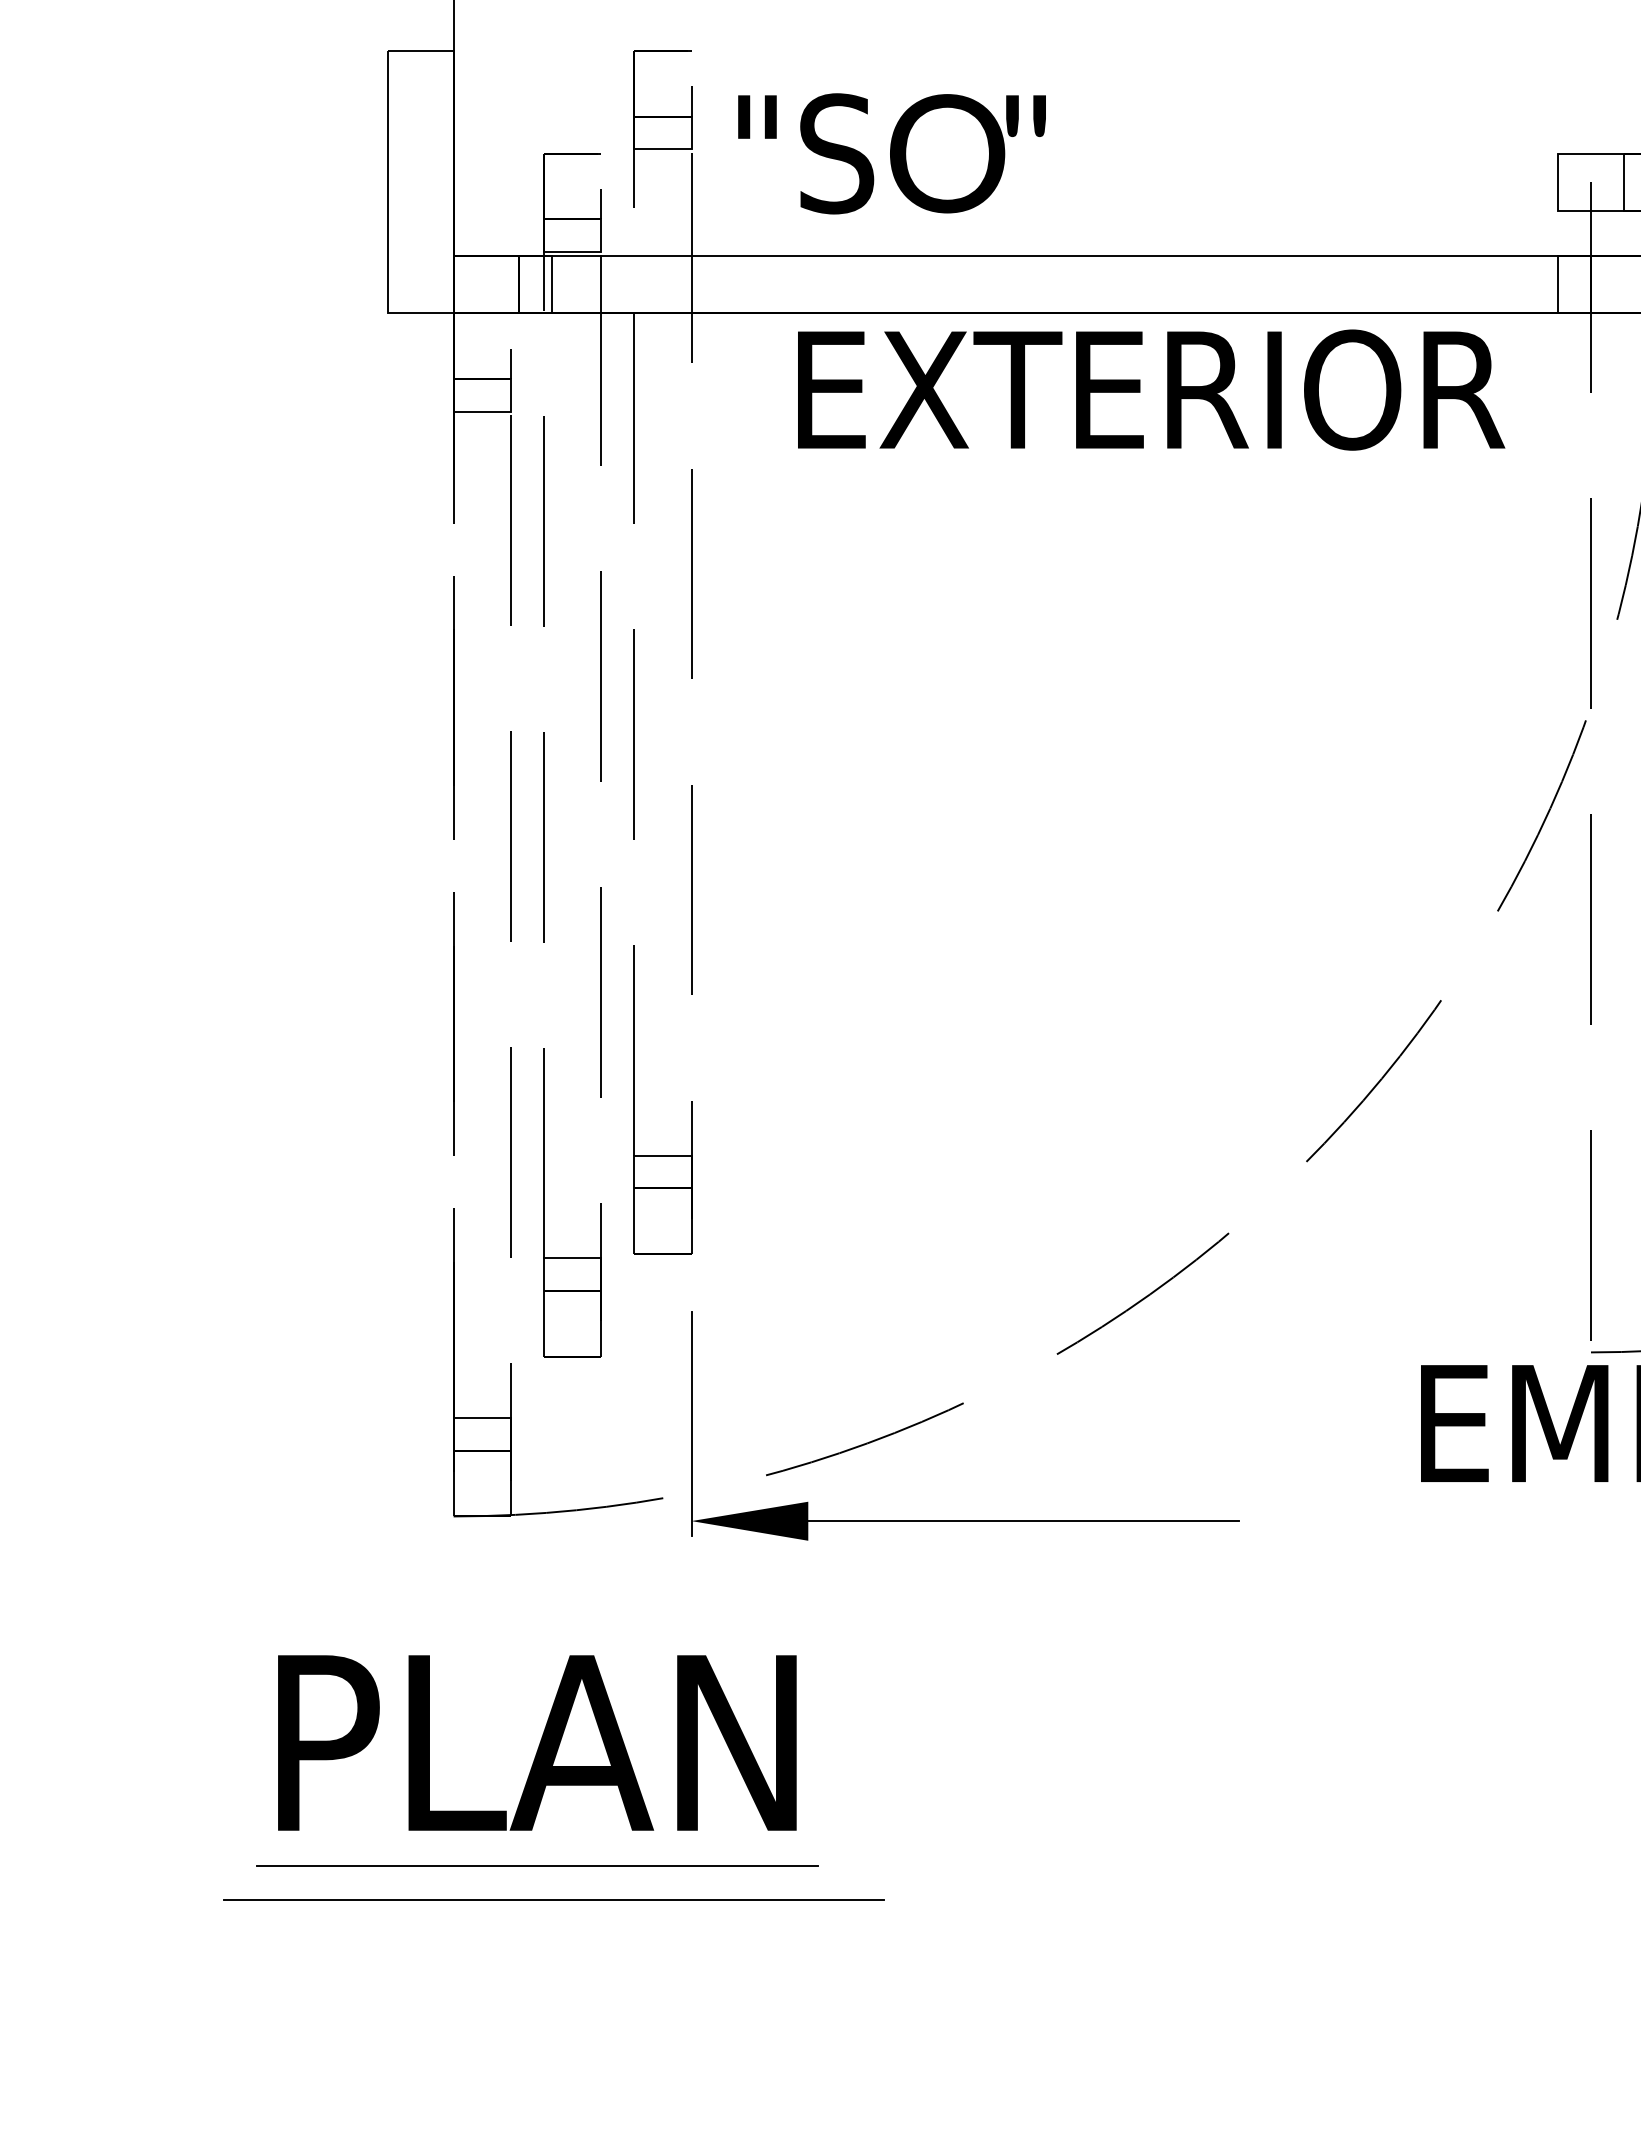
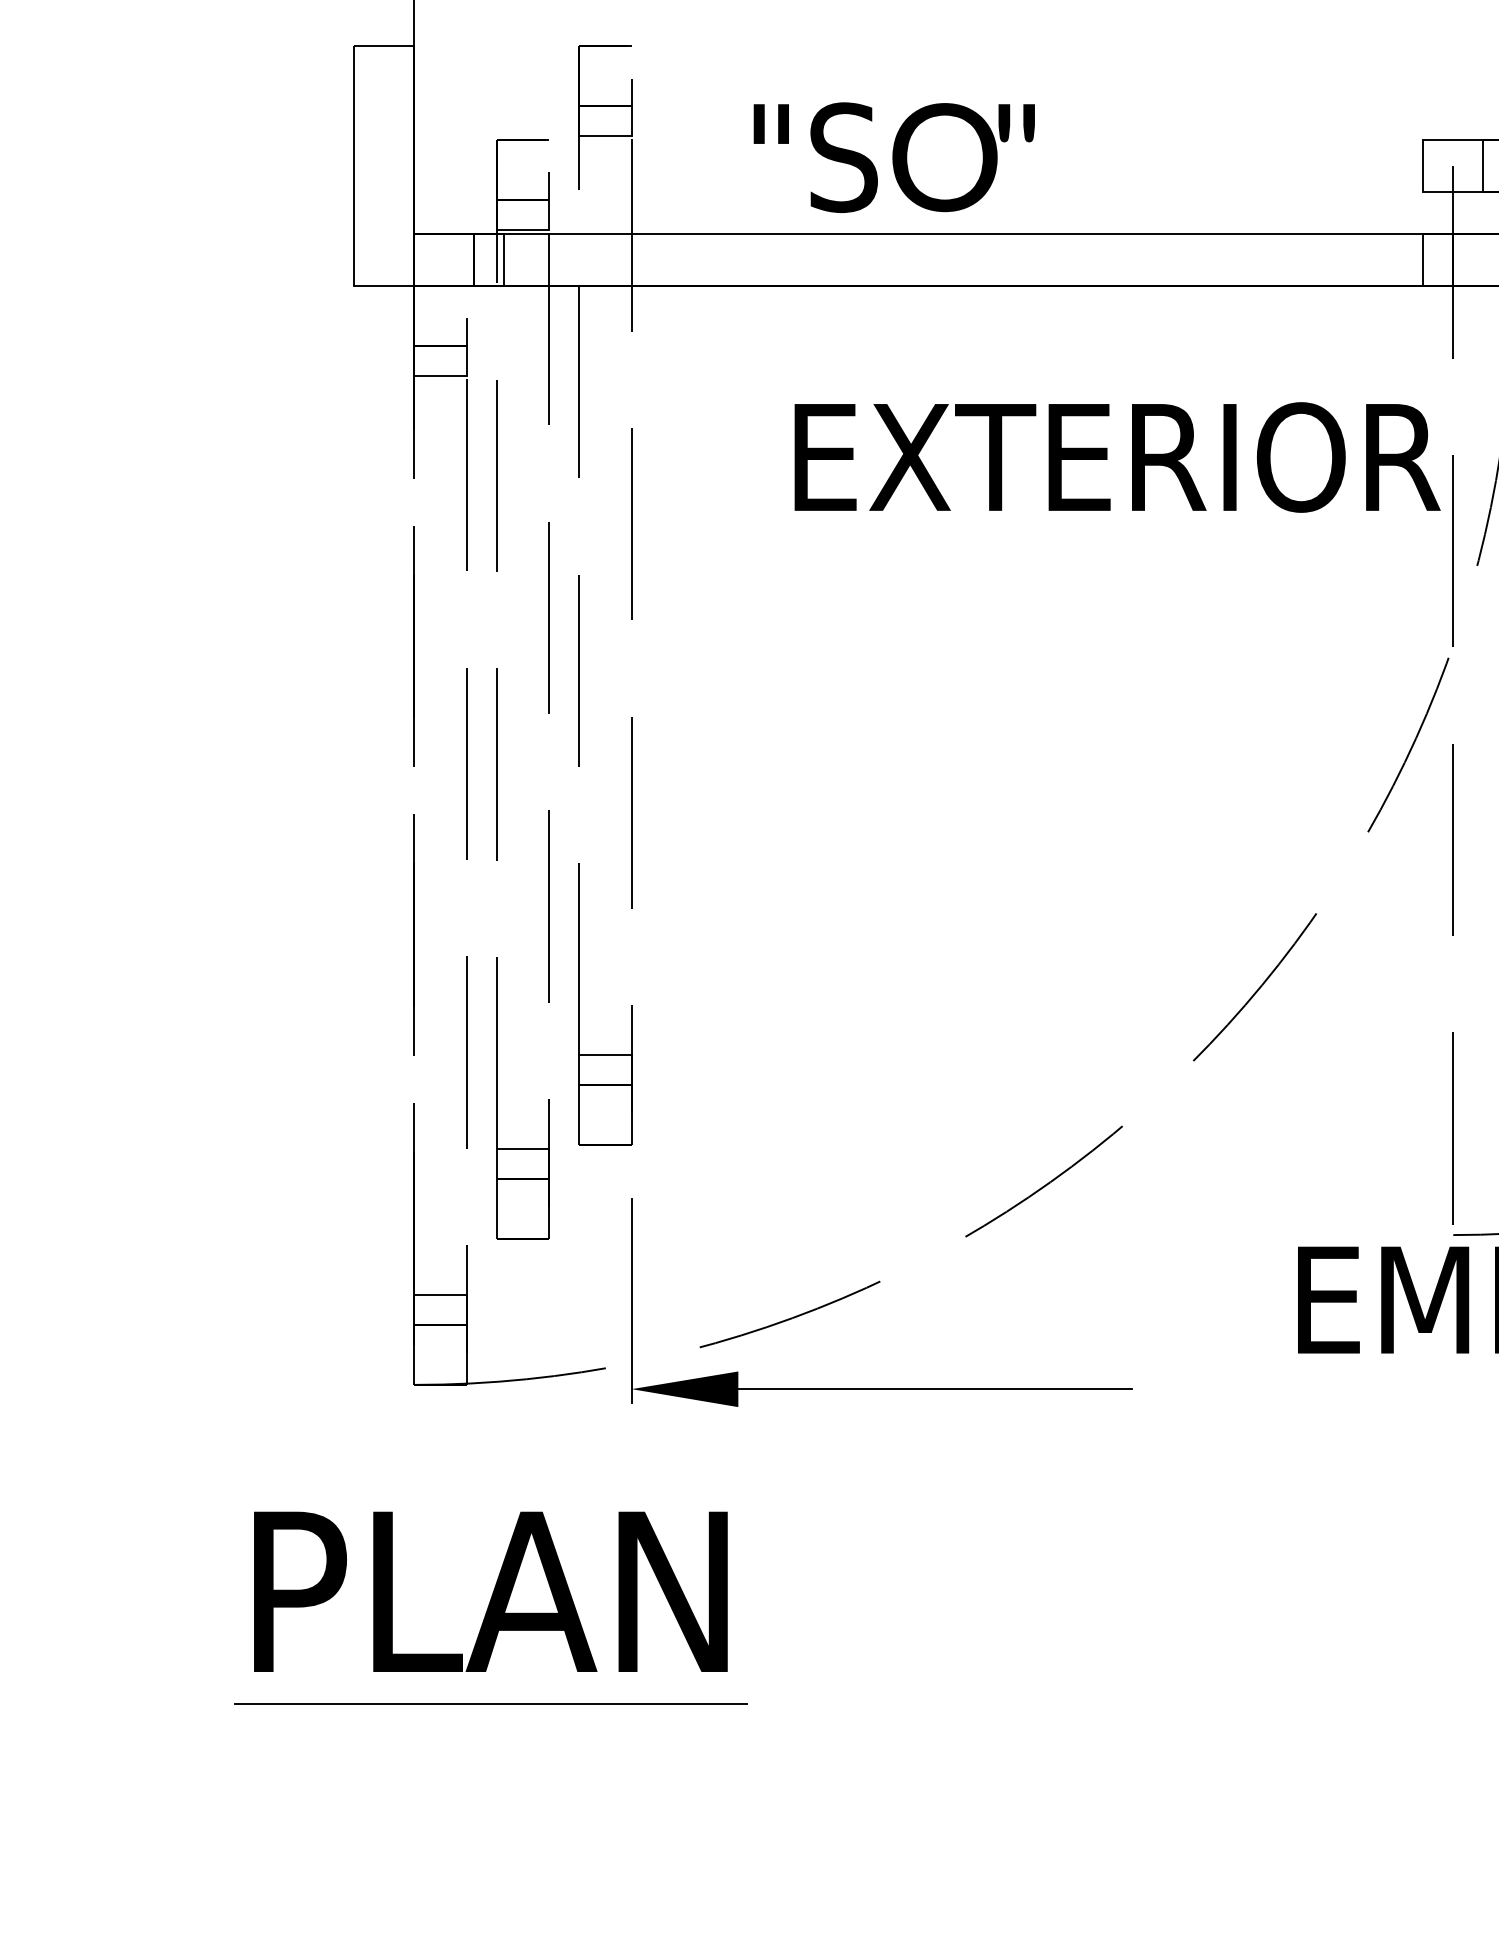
text: (891, 153) -> (893, 157), moved
text: (1151, 389) -> (1117, 456), moved
line: (553, 1900) -> (505, 1735), removed

